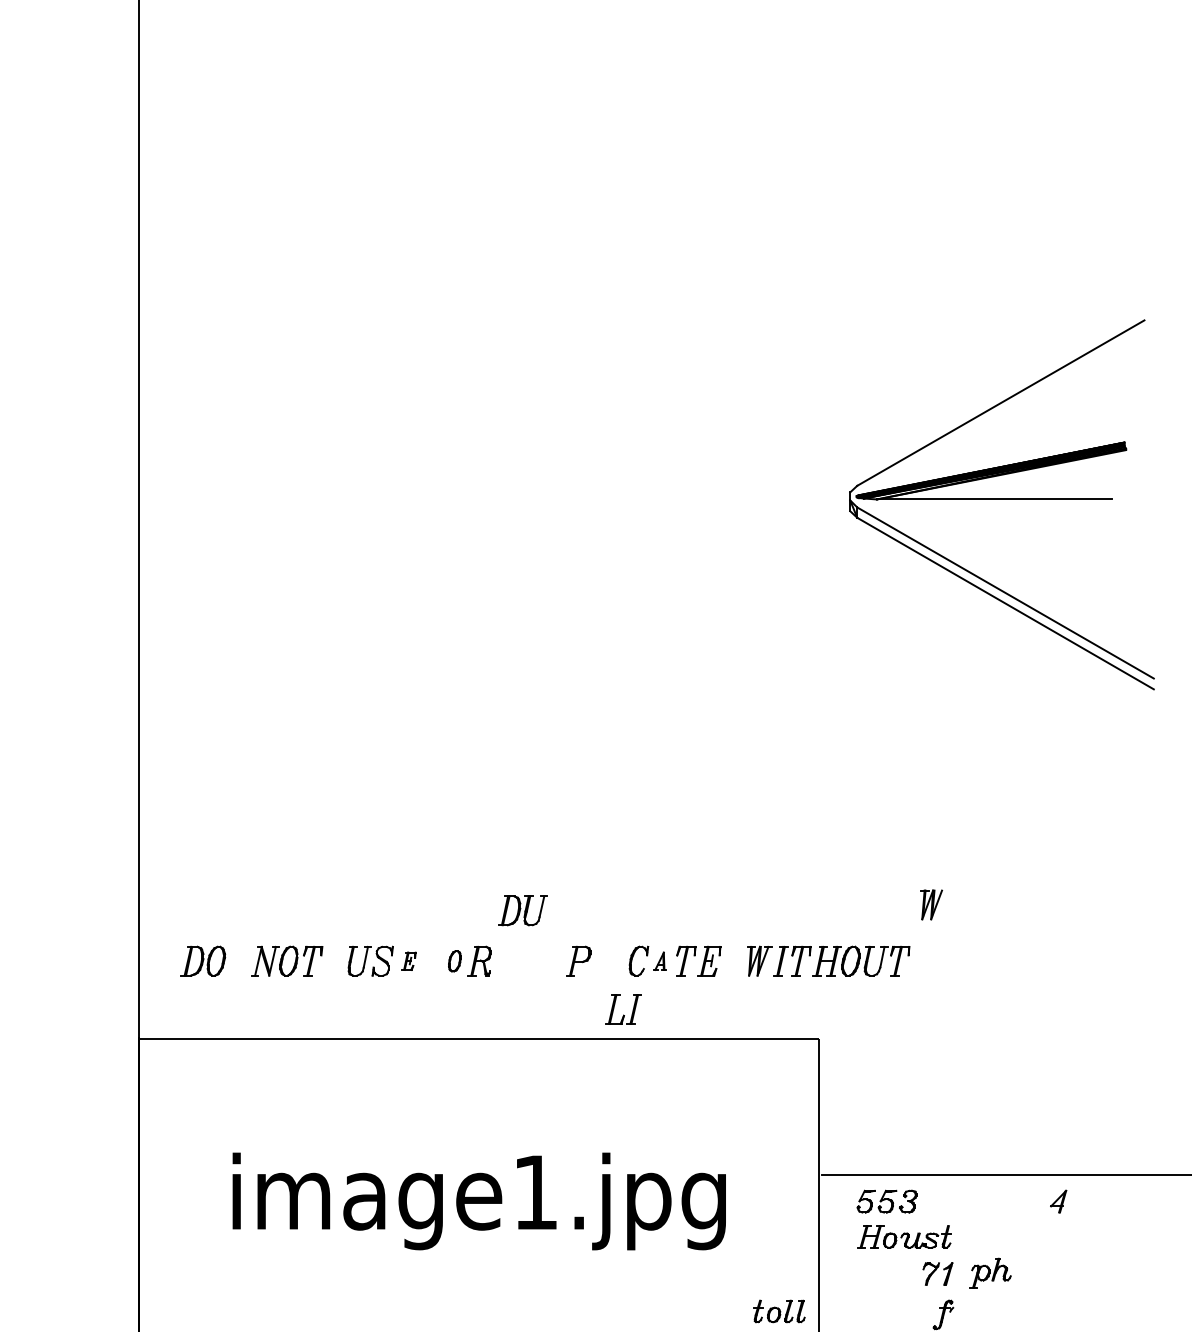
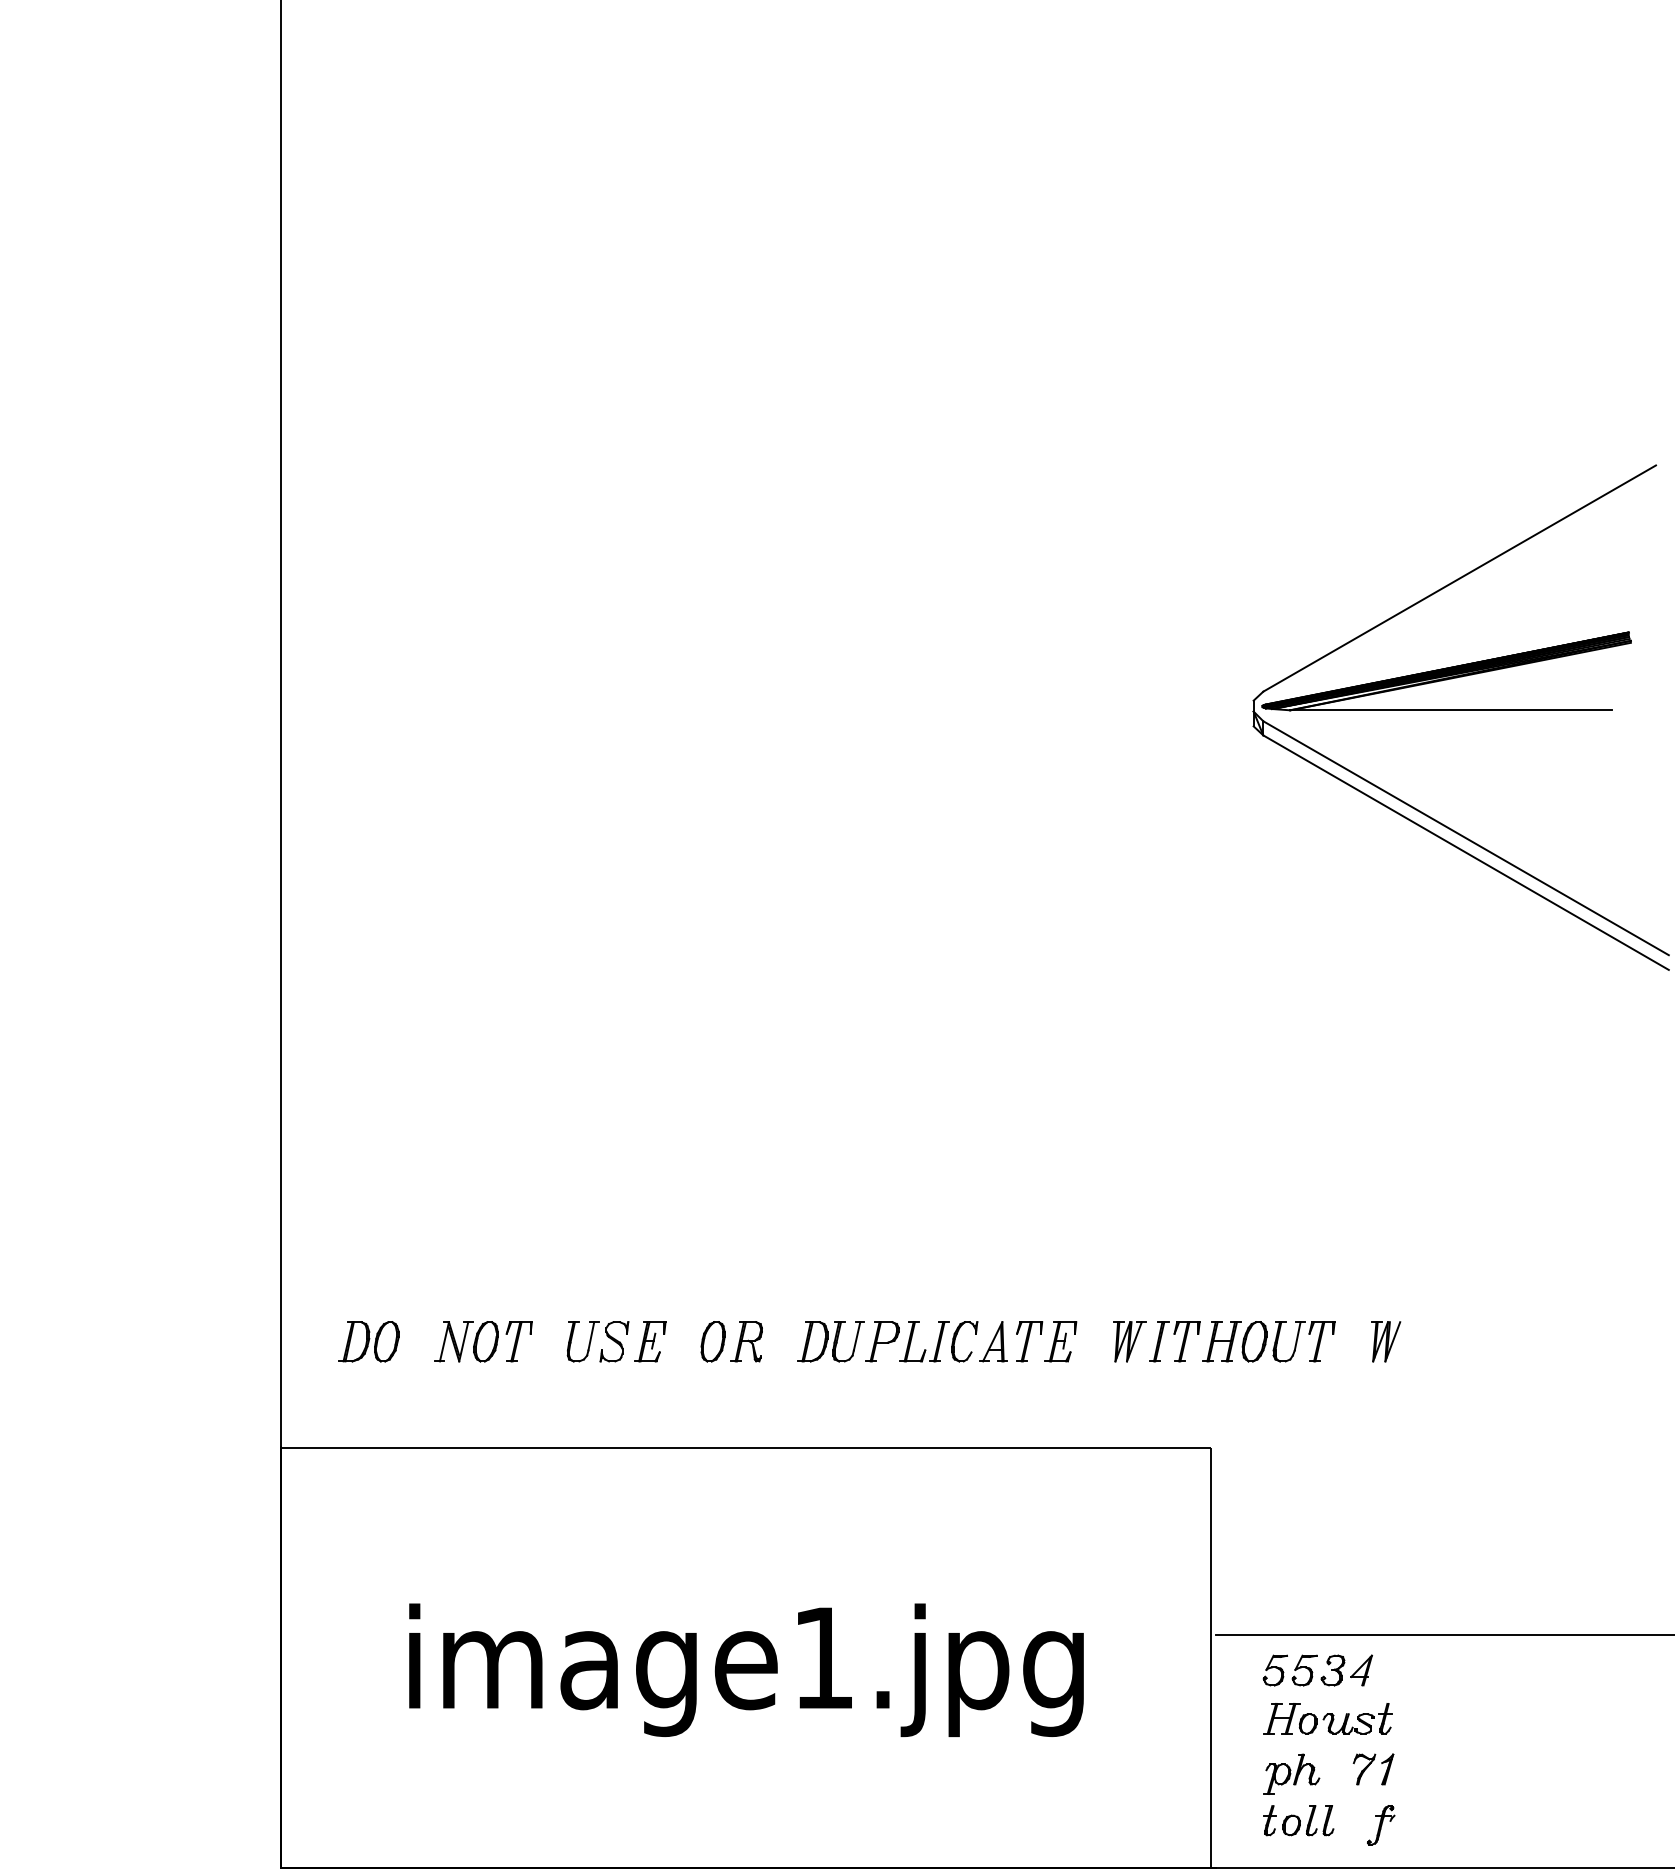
part: (932, 904) -> (1386, 1341), moved
part: (522, 910) -> (830, 1341), moved
part: (409, 961) -> (650, 1341), size x1.67
part: (454, 961) -> (712, 1341), size x1.43
part: (659, 961) -> (993, 1341), size x1.67
part: (623, 1015) -> (924, 1349), moved
part: (1058, 1201) -> (1361, 1670), moved
part: (990, 1272) -> (1291, 1773), moved
part: (779, 1311) -> (1298, 1820), moved

